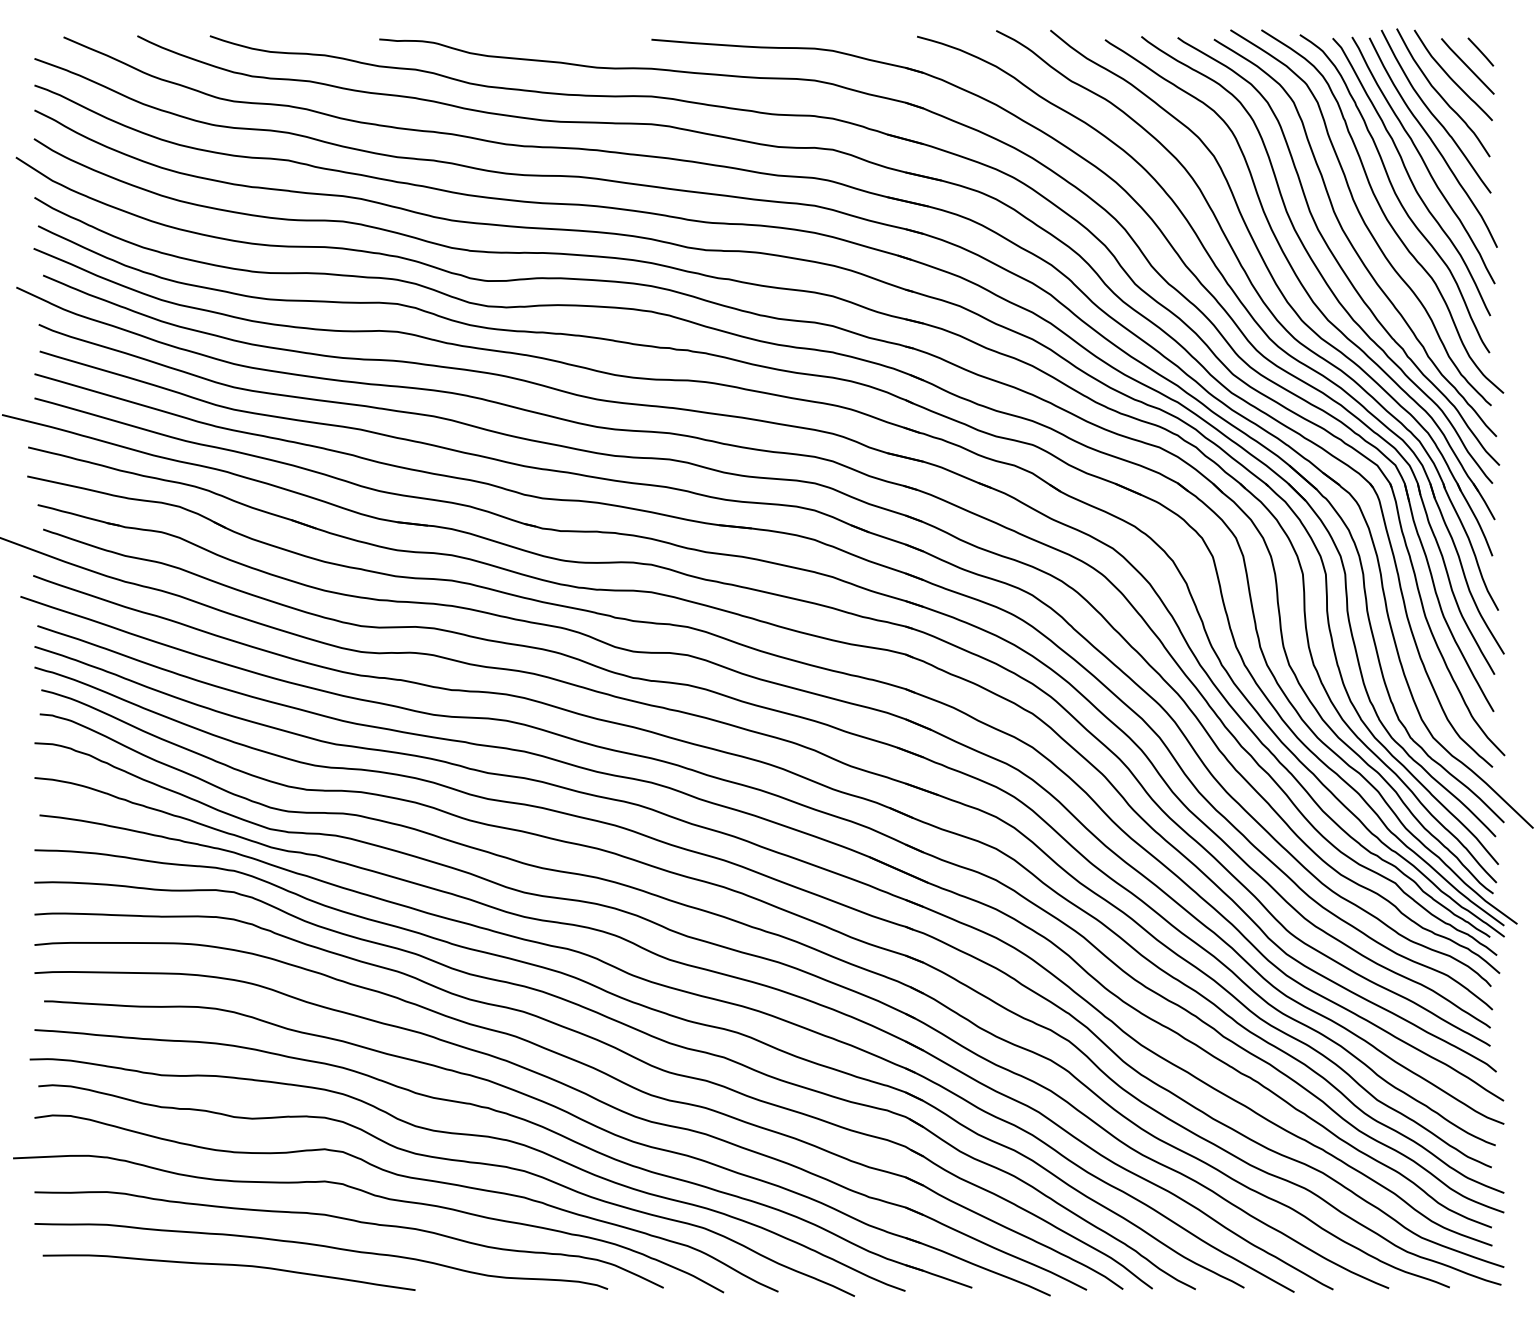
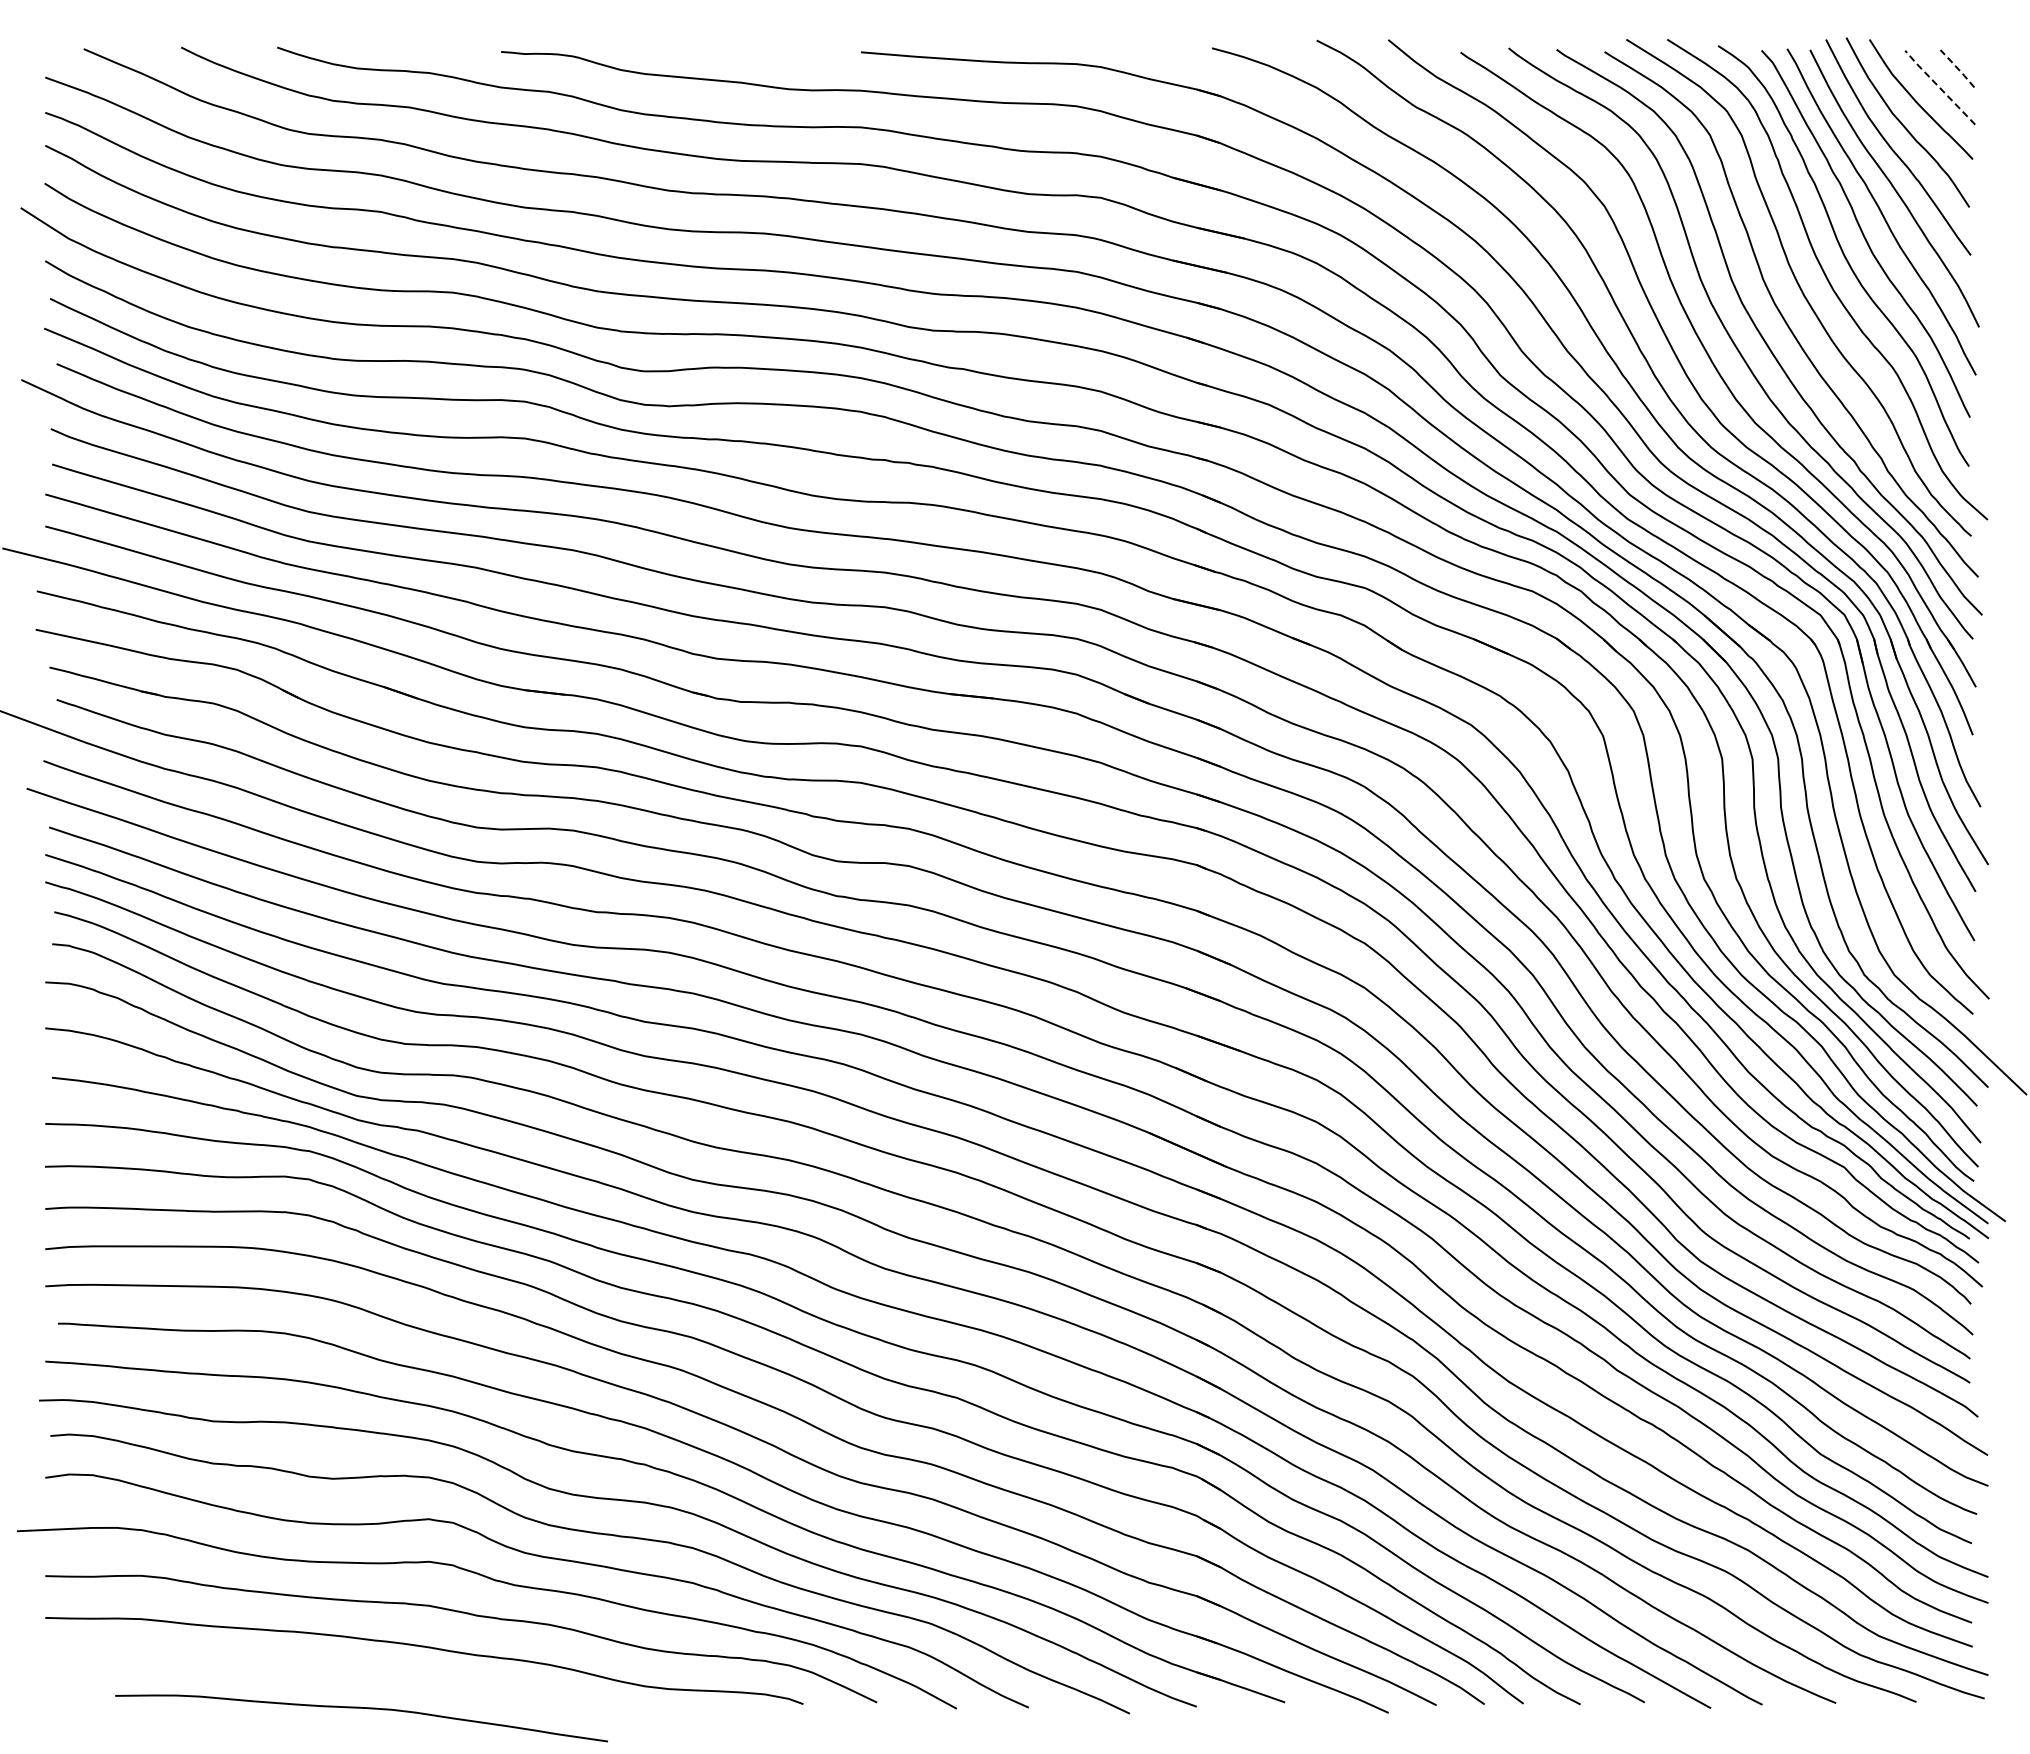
line: (1480, 51) -> (1957, 68), solid -> dashed
line: (1467, 66) -> (1939, 87), solid -> dashed
curve: (229, 1265) -> (361, 1708), moved

